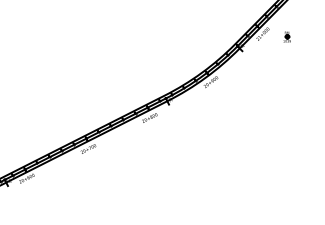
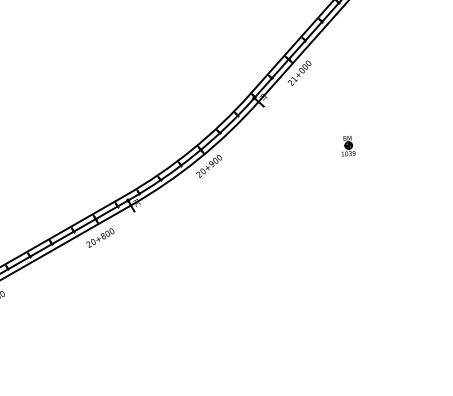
part: (286, 36) -> (346, 145), moved

